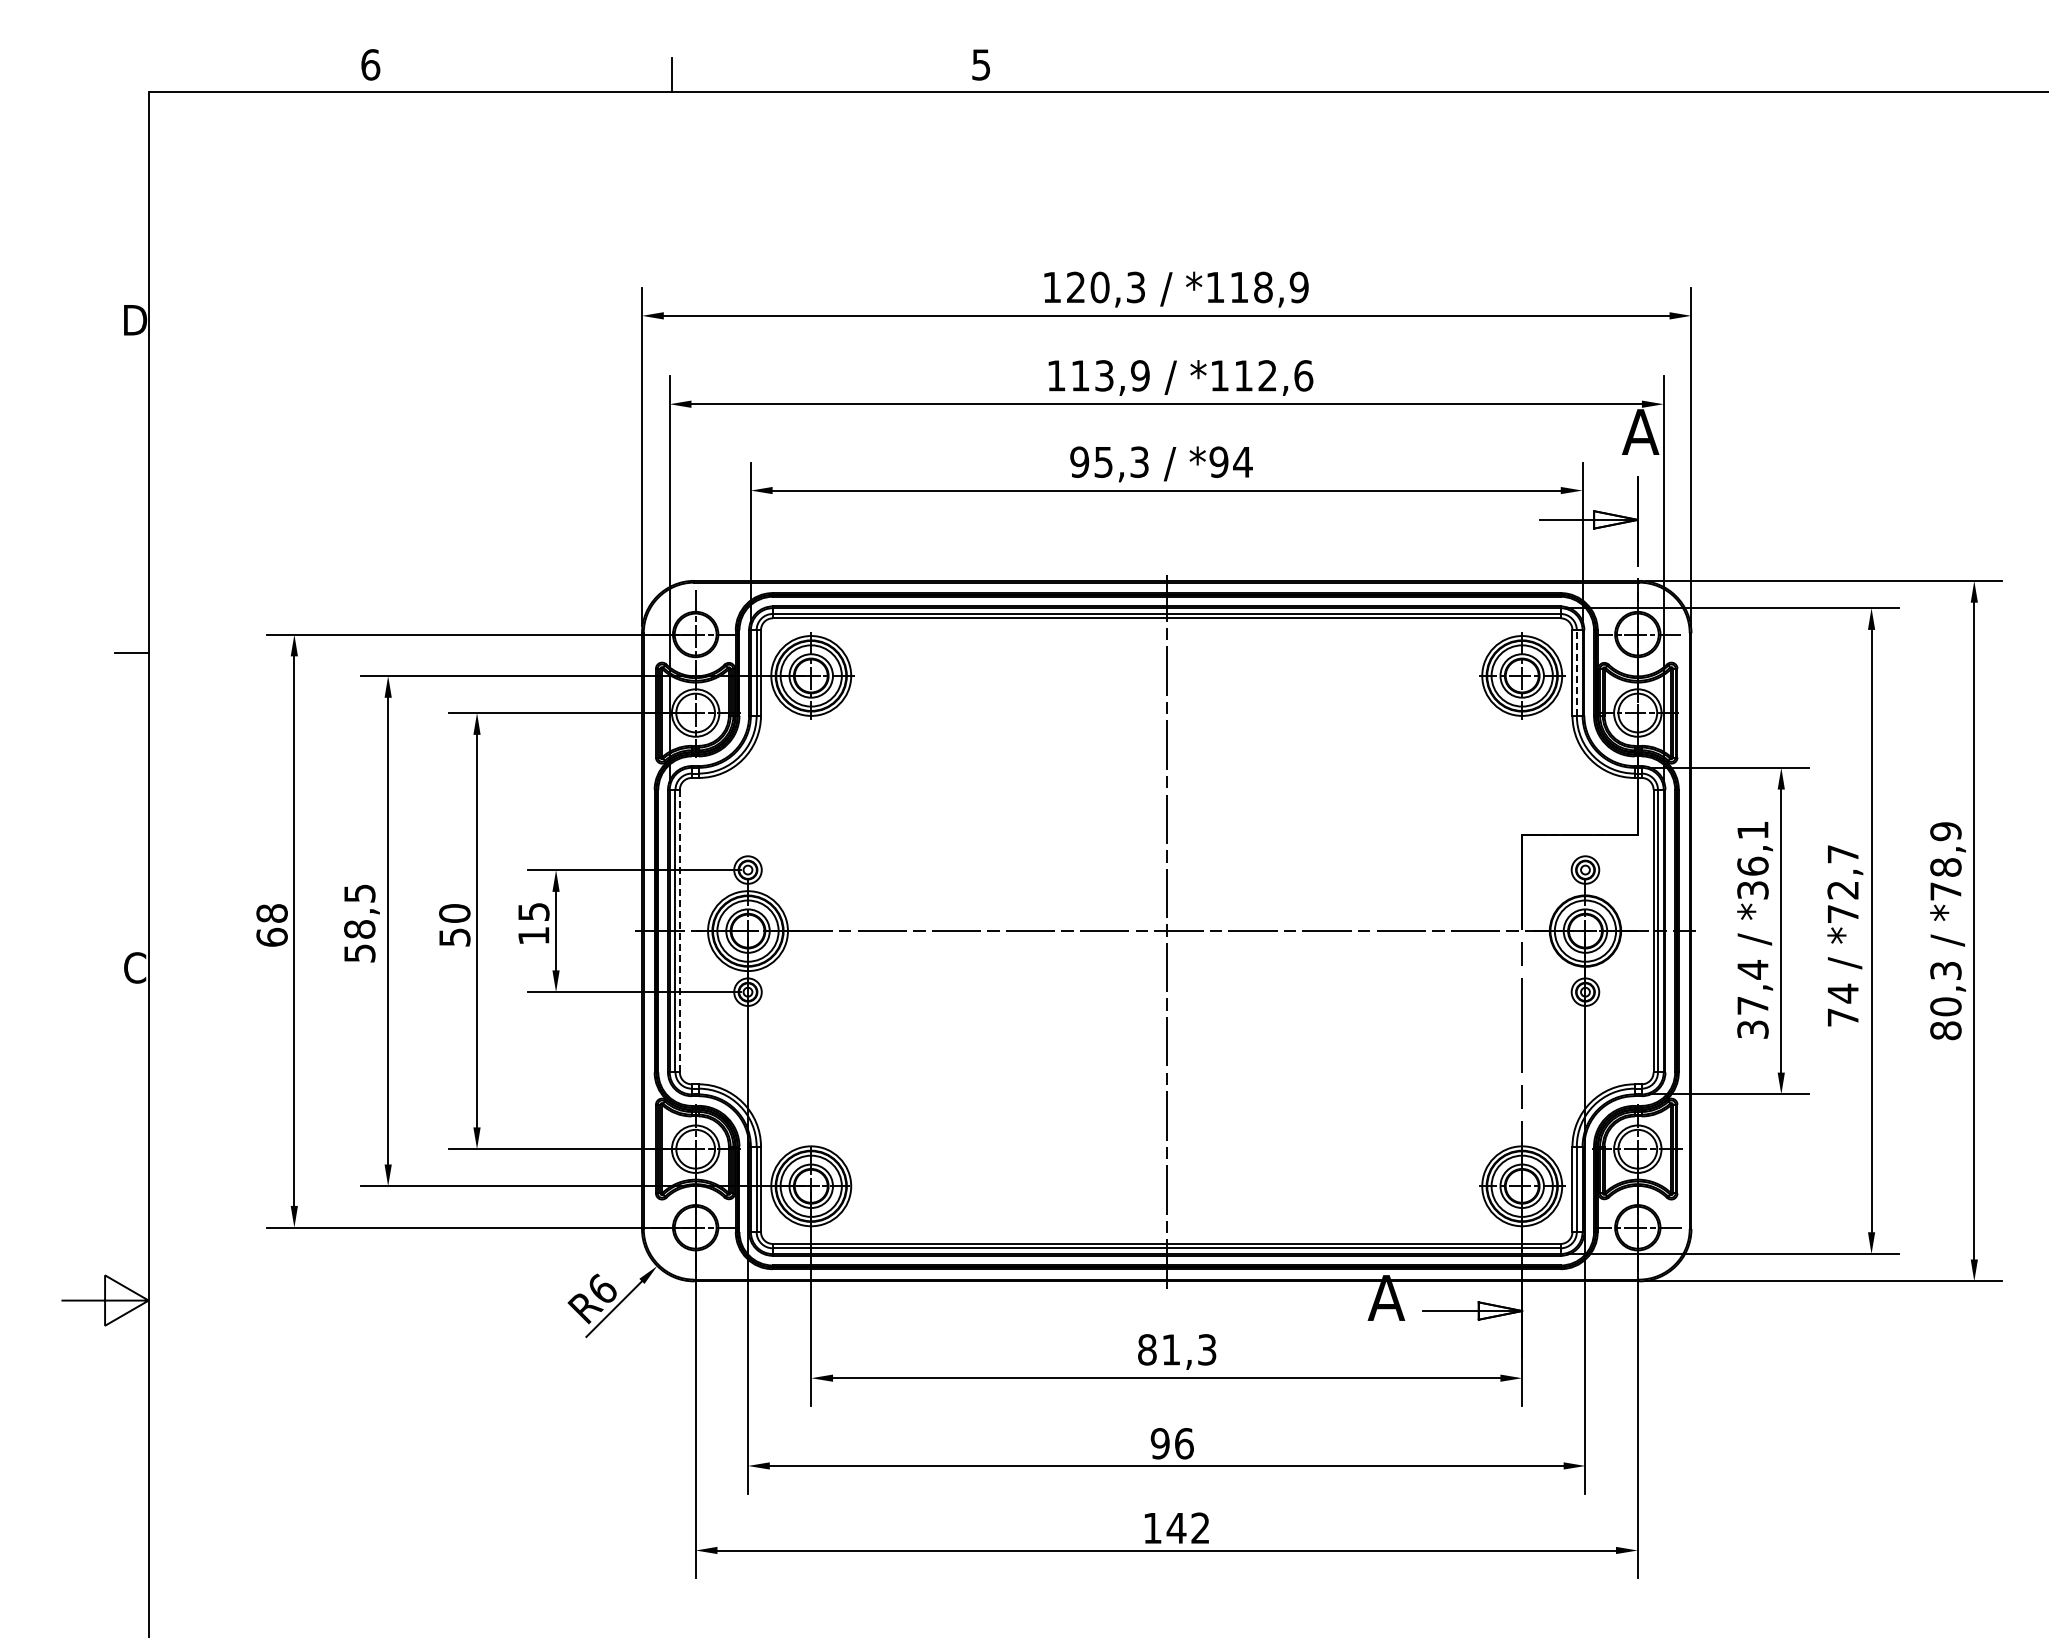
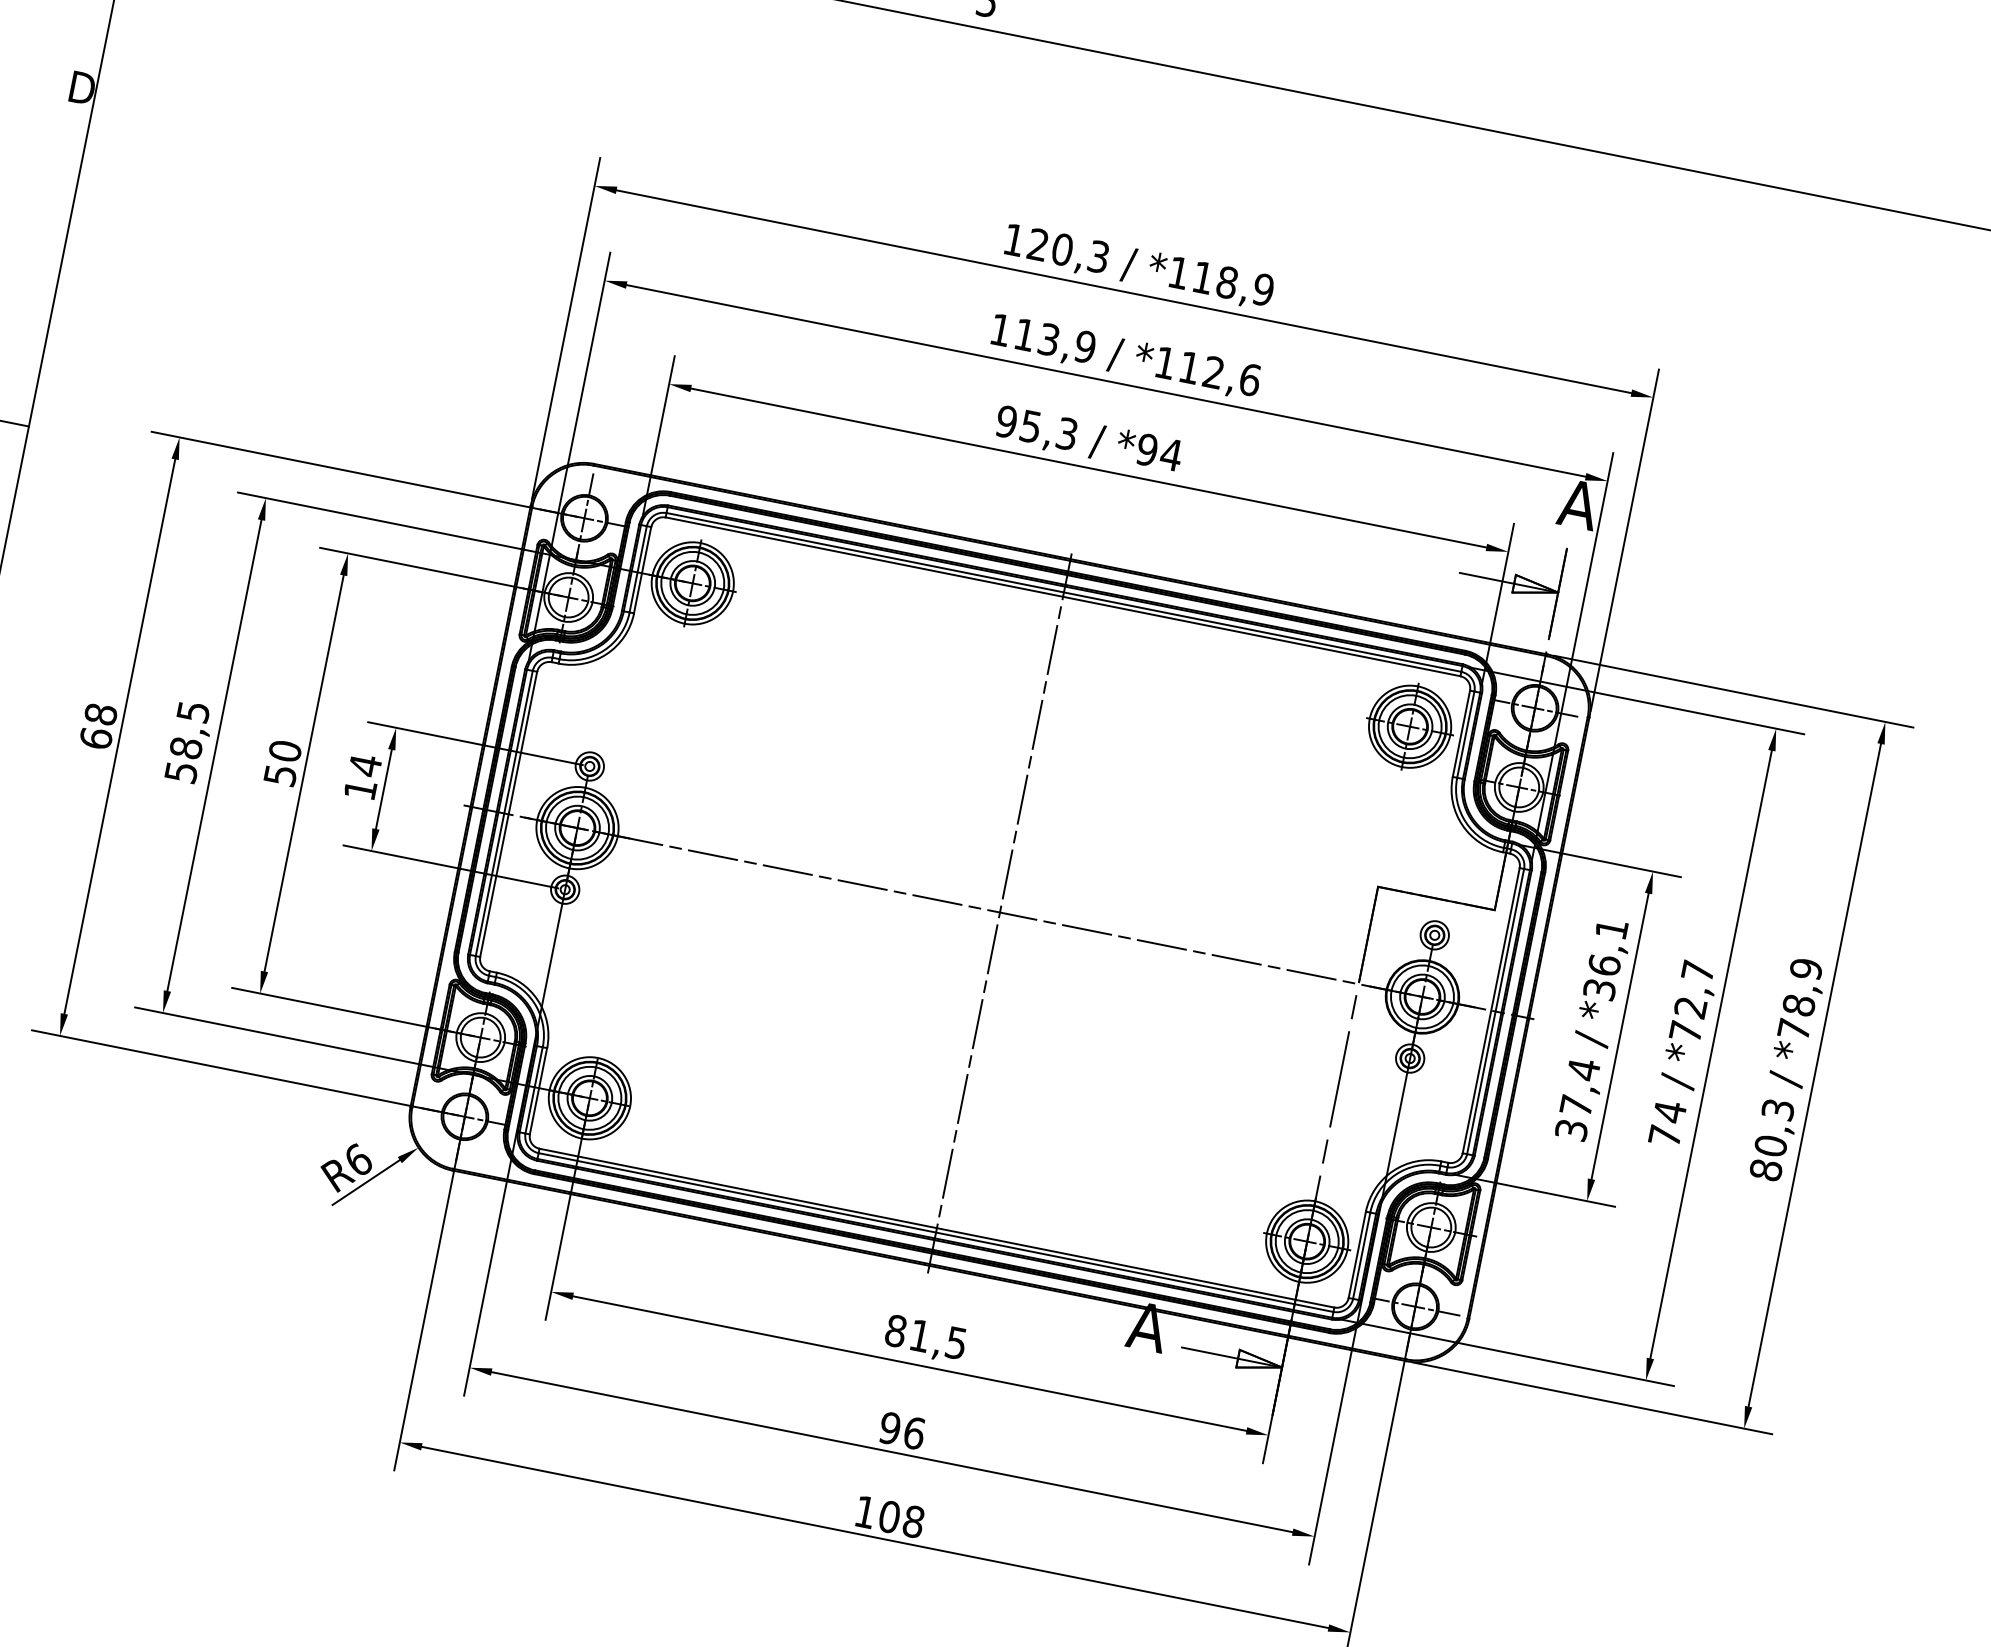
line: (1576, 672) -> (1465, 734), dashed -> solid
text: (533, 911) -> (365, 765), 15 -> 14
line: (679, 930) -> (508, 813), dashed -> solid
text: (1207, 1349) -> (956, 1342), 81,3 -> 81,5
text: (1187, 1528) -> (900, 1519), 142 -> 108

